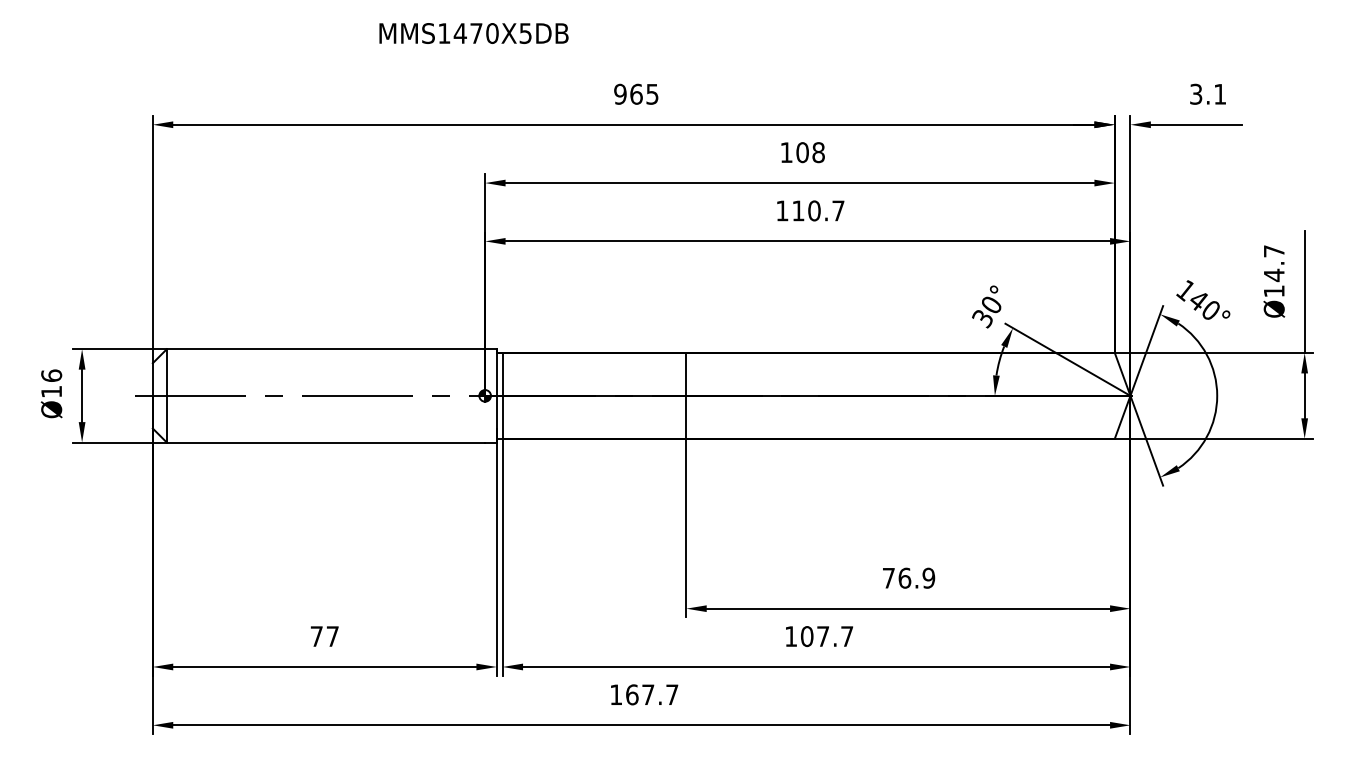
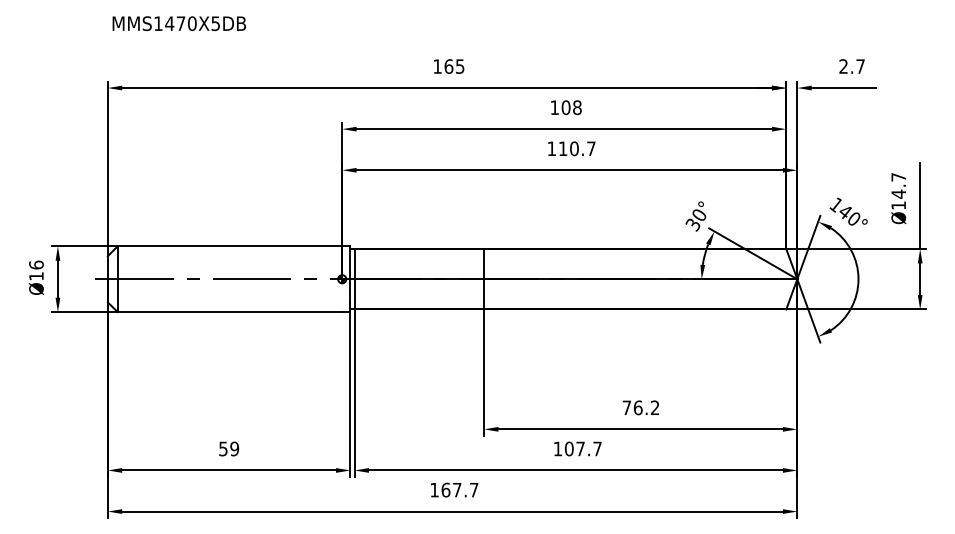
text: (472, 33) -> (178, 23), moved
text: (620, 94) -> (437, 66), 965 -> 165
text: (1207, 94) -> (851, 66), 3.1 -> 2.7
text: (927, 577) -> (654, 407), 76.9 -> 76.2
text: (325, 635) -> (229, 448), 77 -> 59

